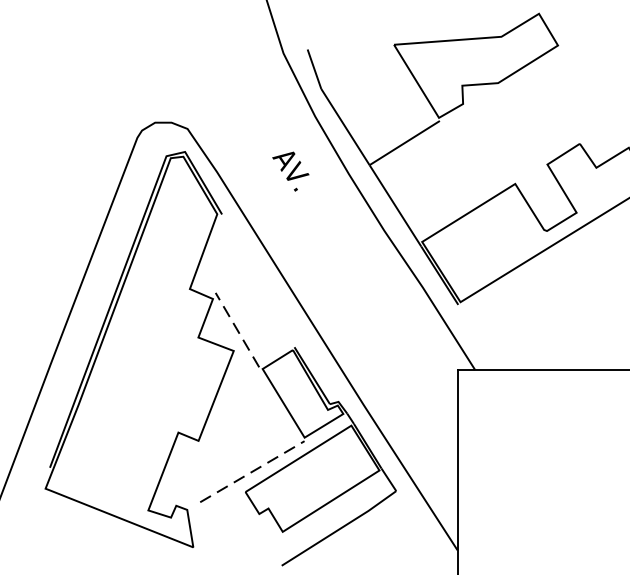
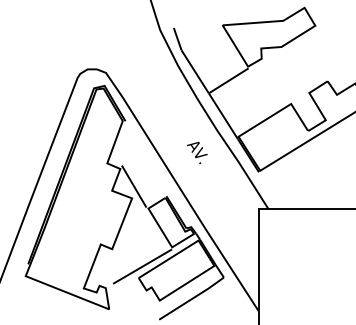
text: (291, 170) -> (197, 152), moved
line: (236, 329) -> (133, 186), dashed -> solid
line: (253, 471) -> (143, 266), dashed -> solid

